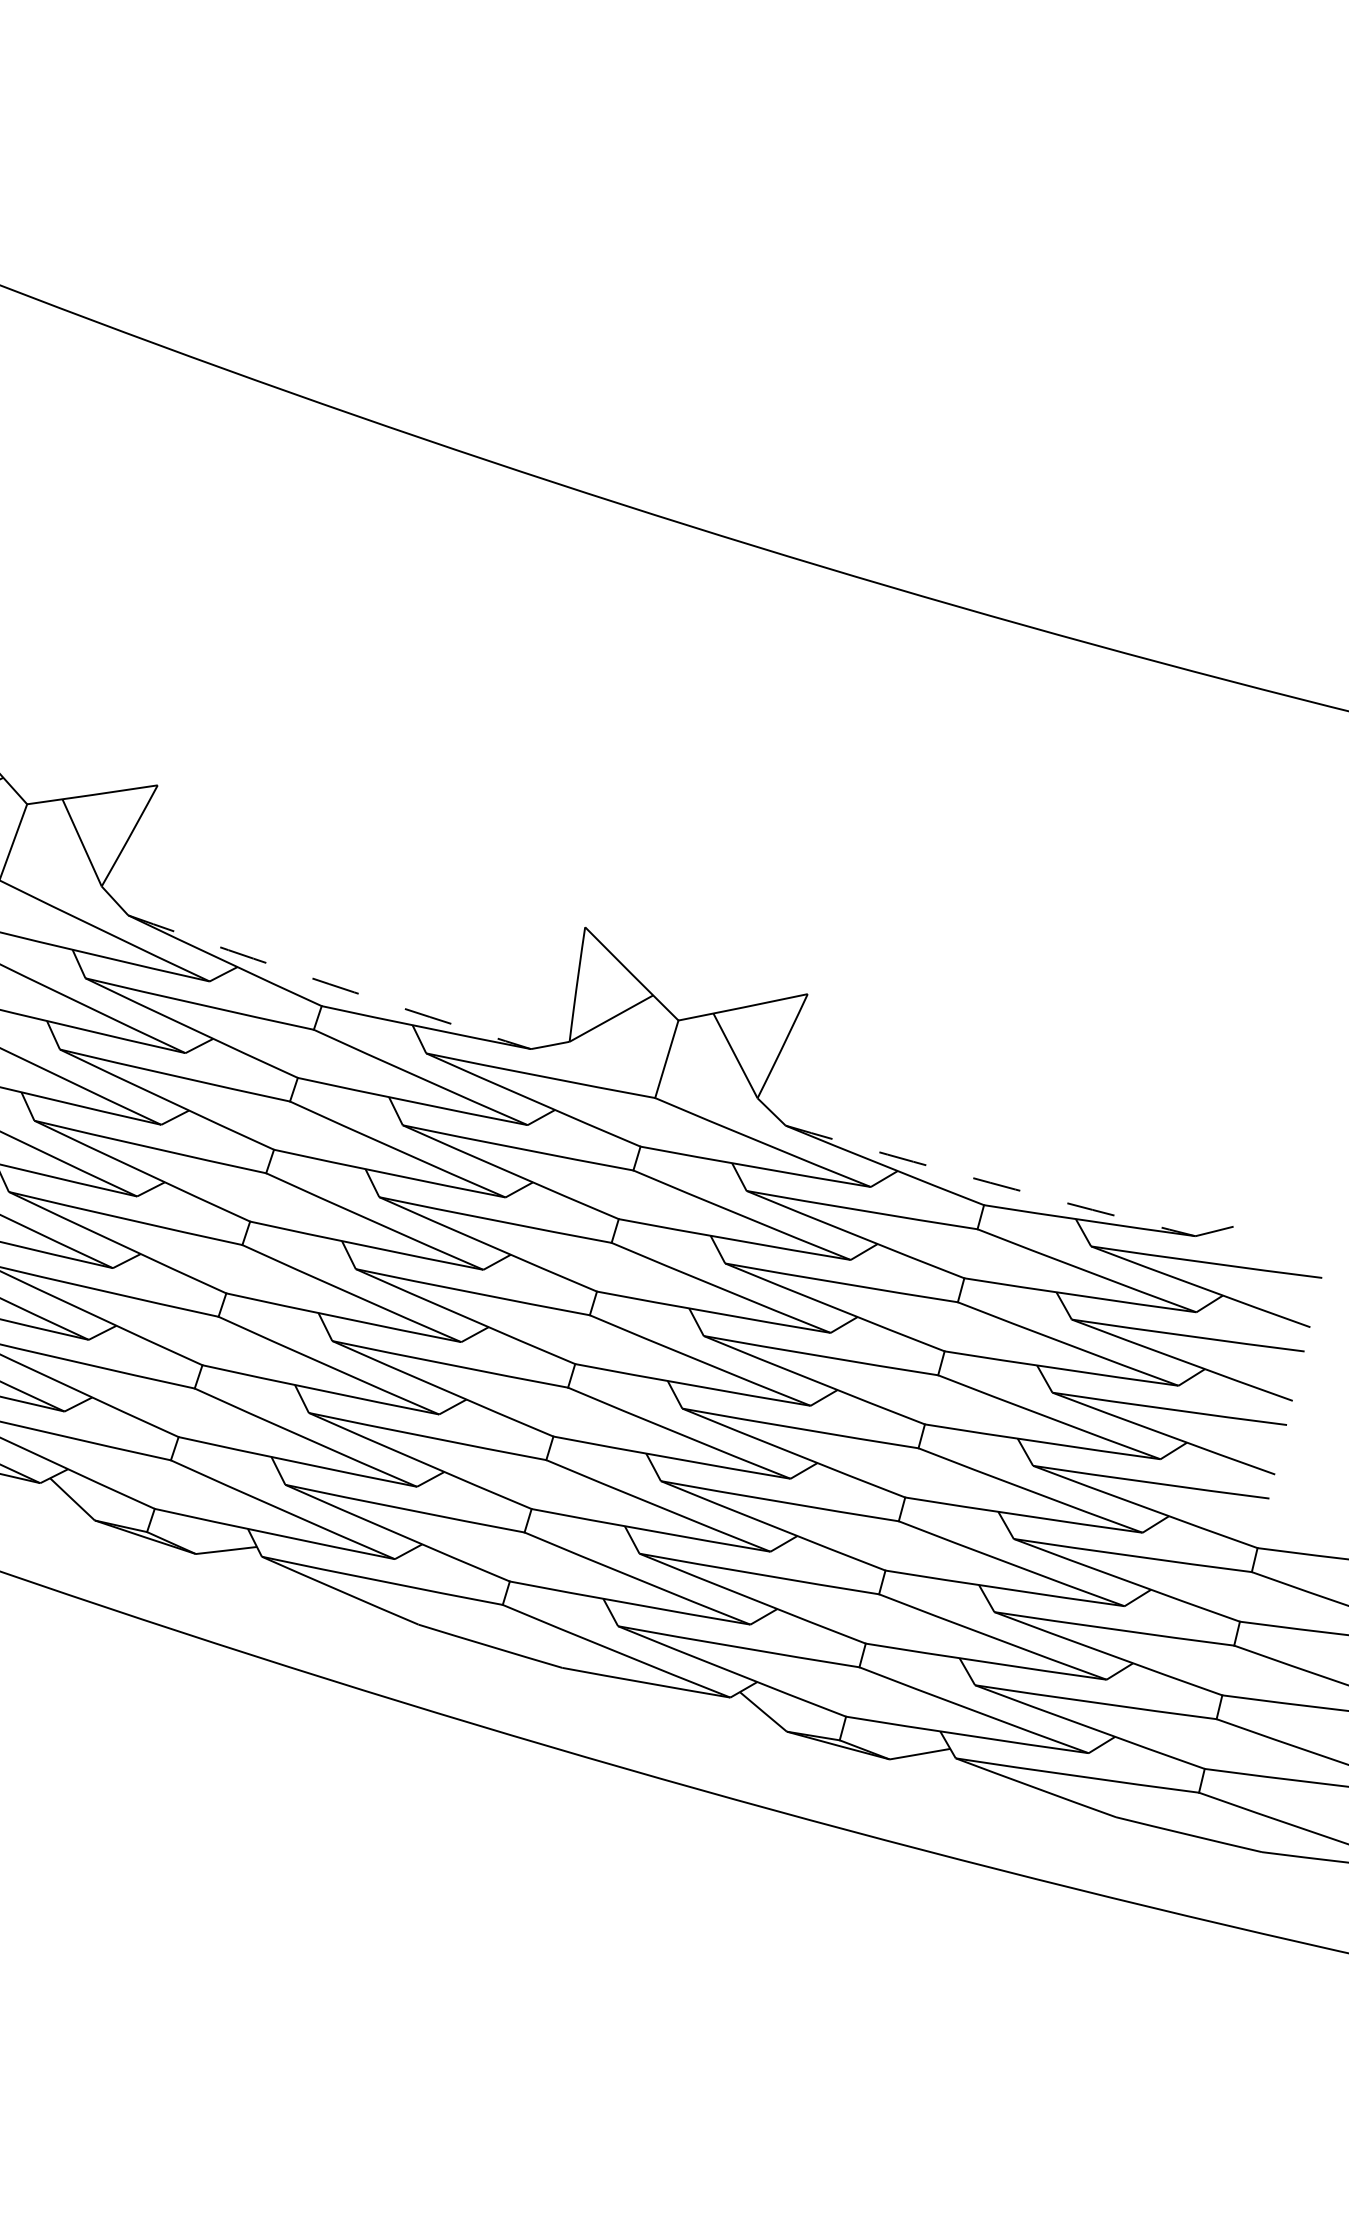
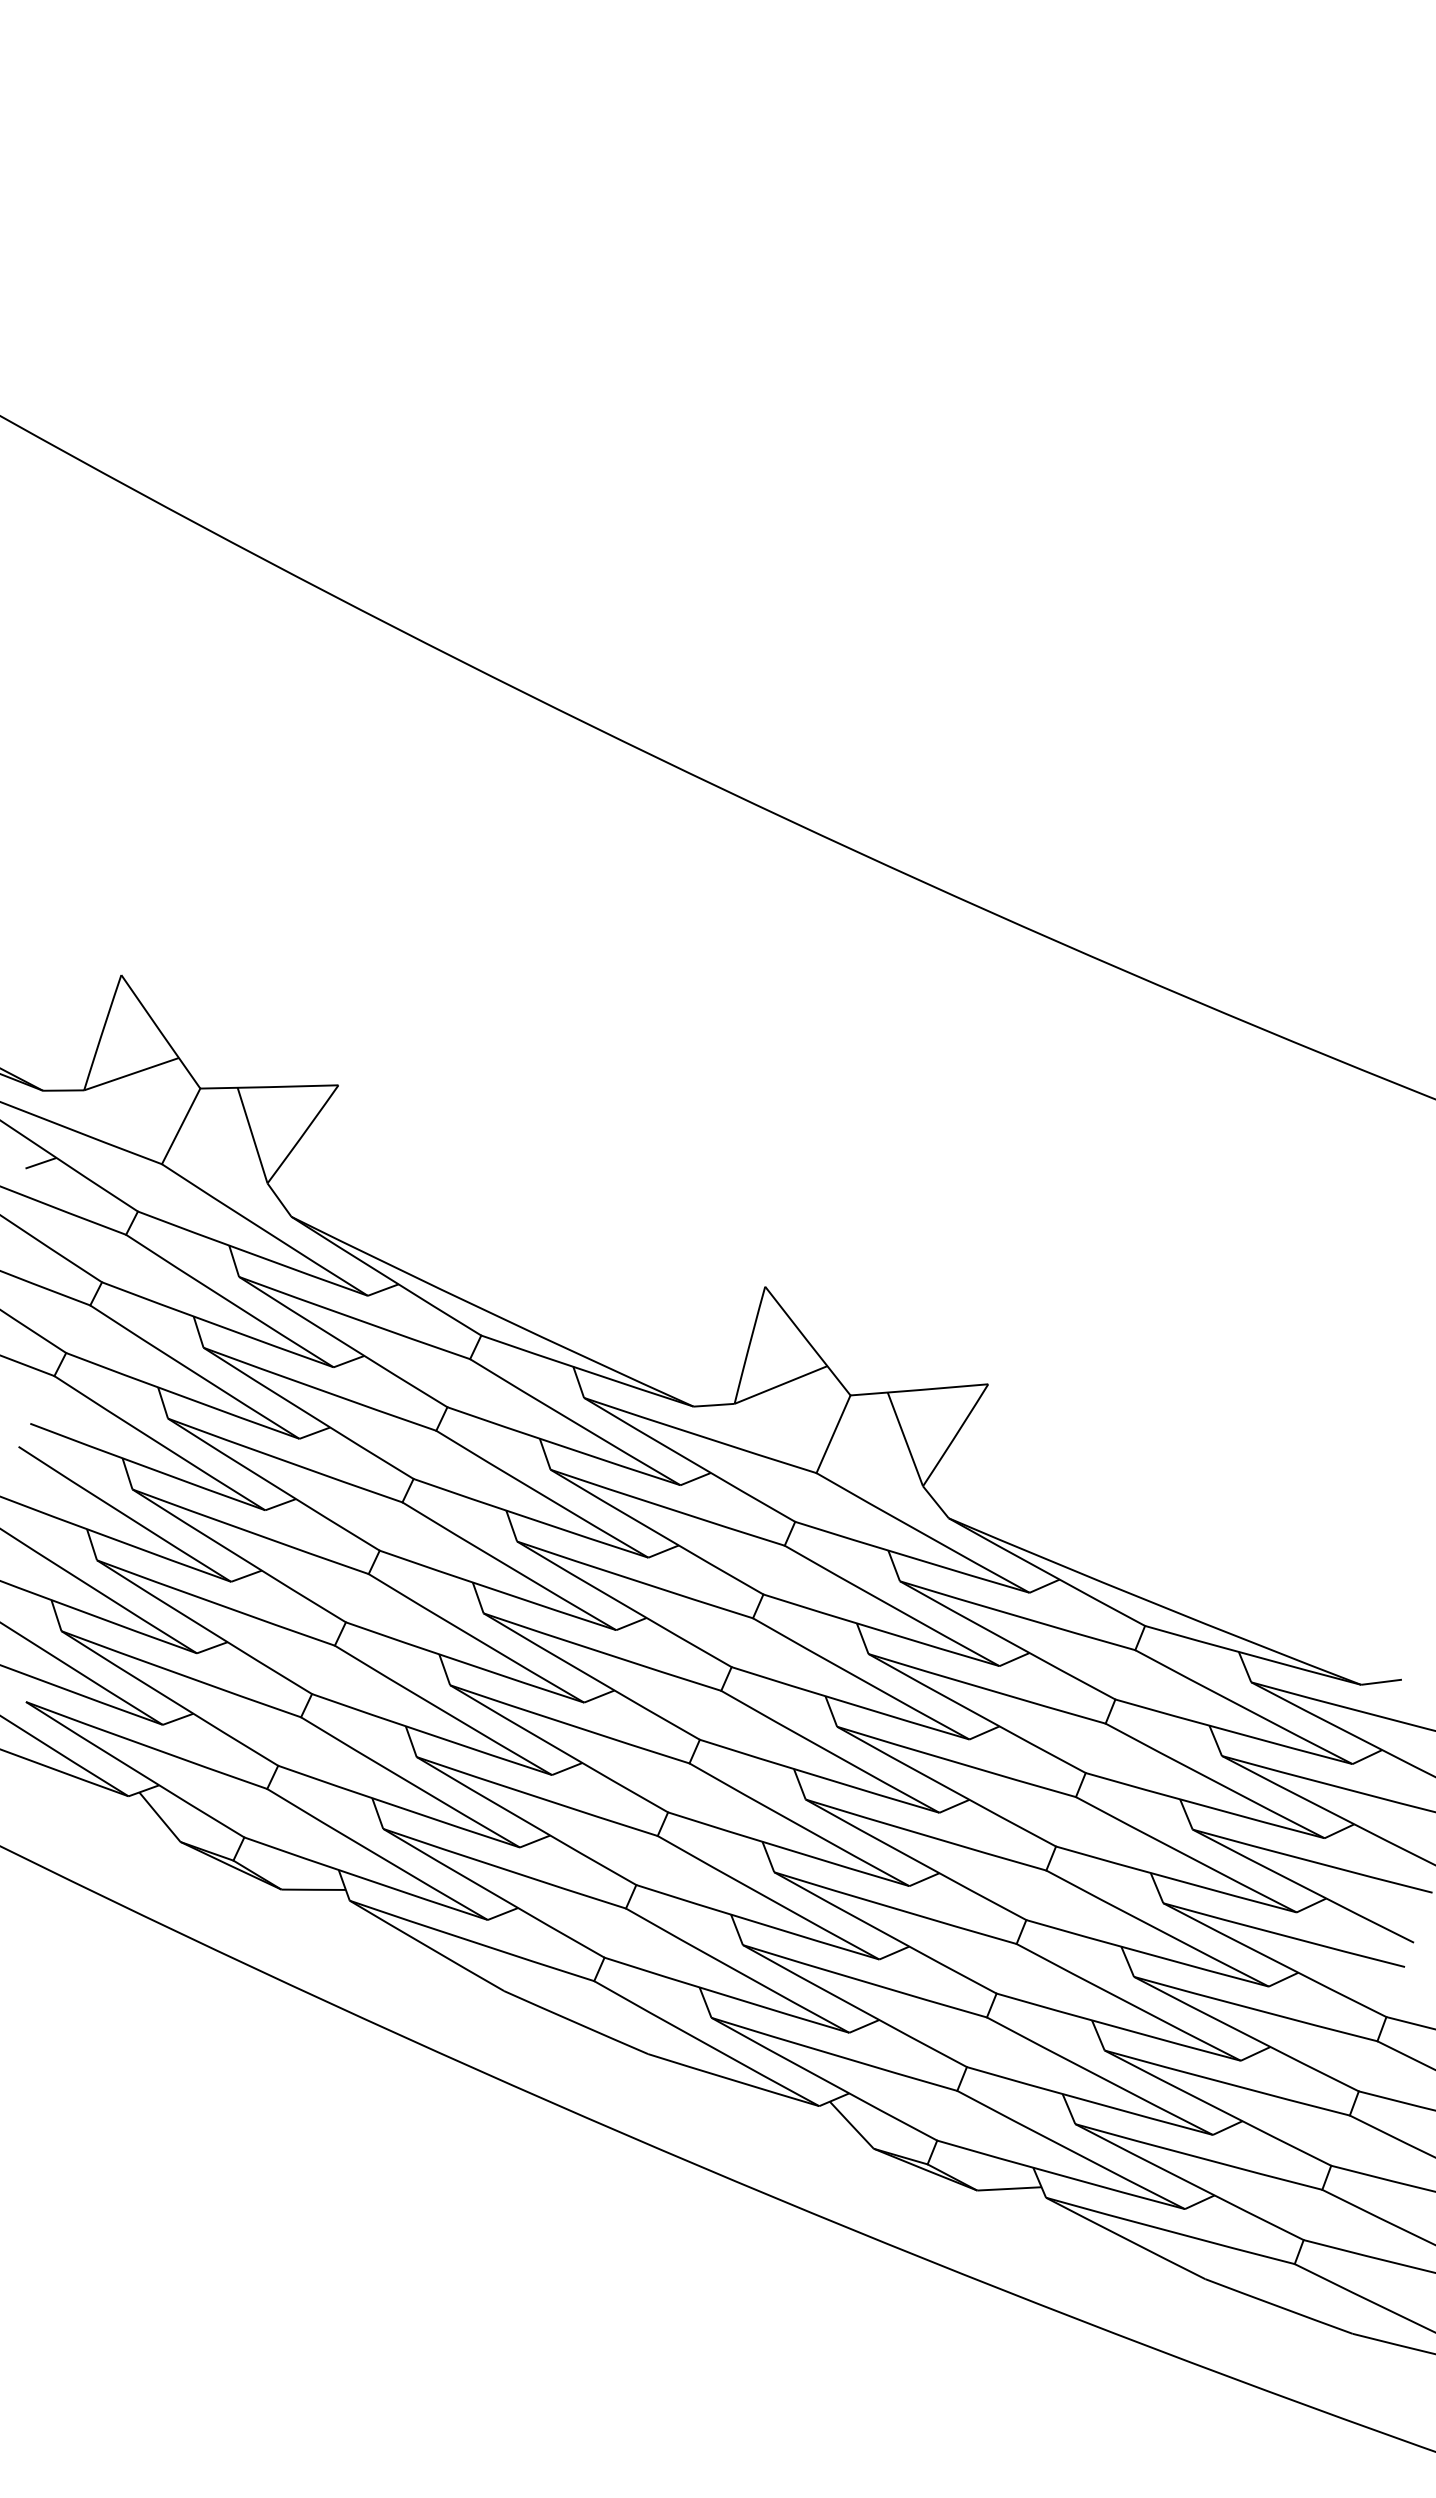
arc: (328, 984) -> (491, 1313), dashed -> solid
arc: (990, 1182) -> (1154, 1603), dashed -> solid

